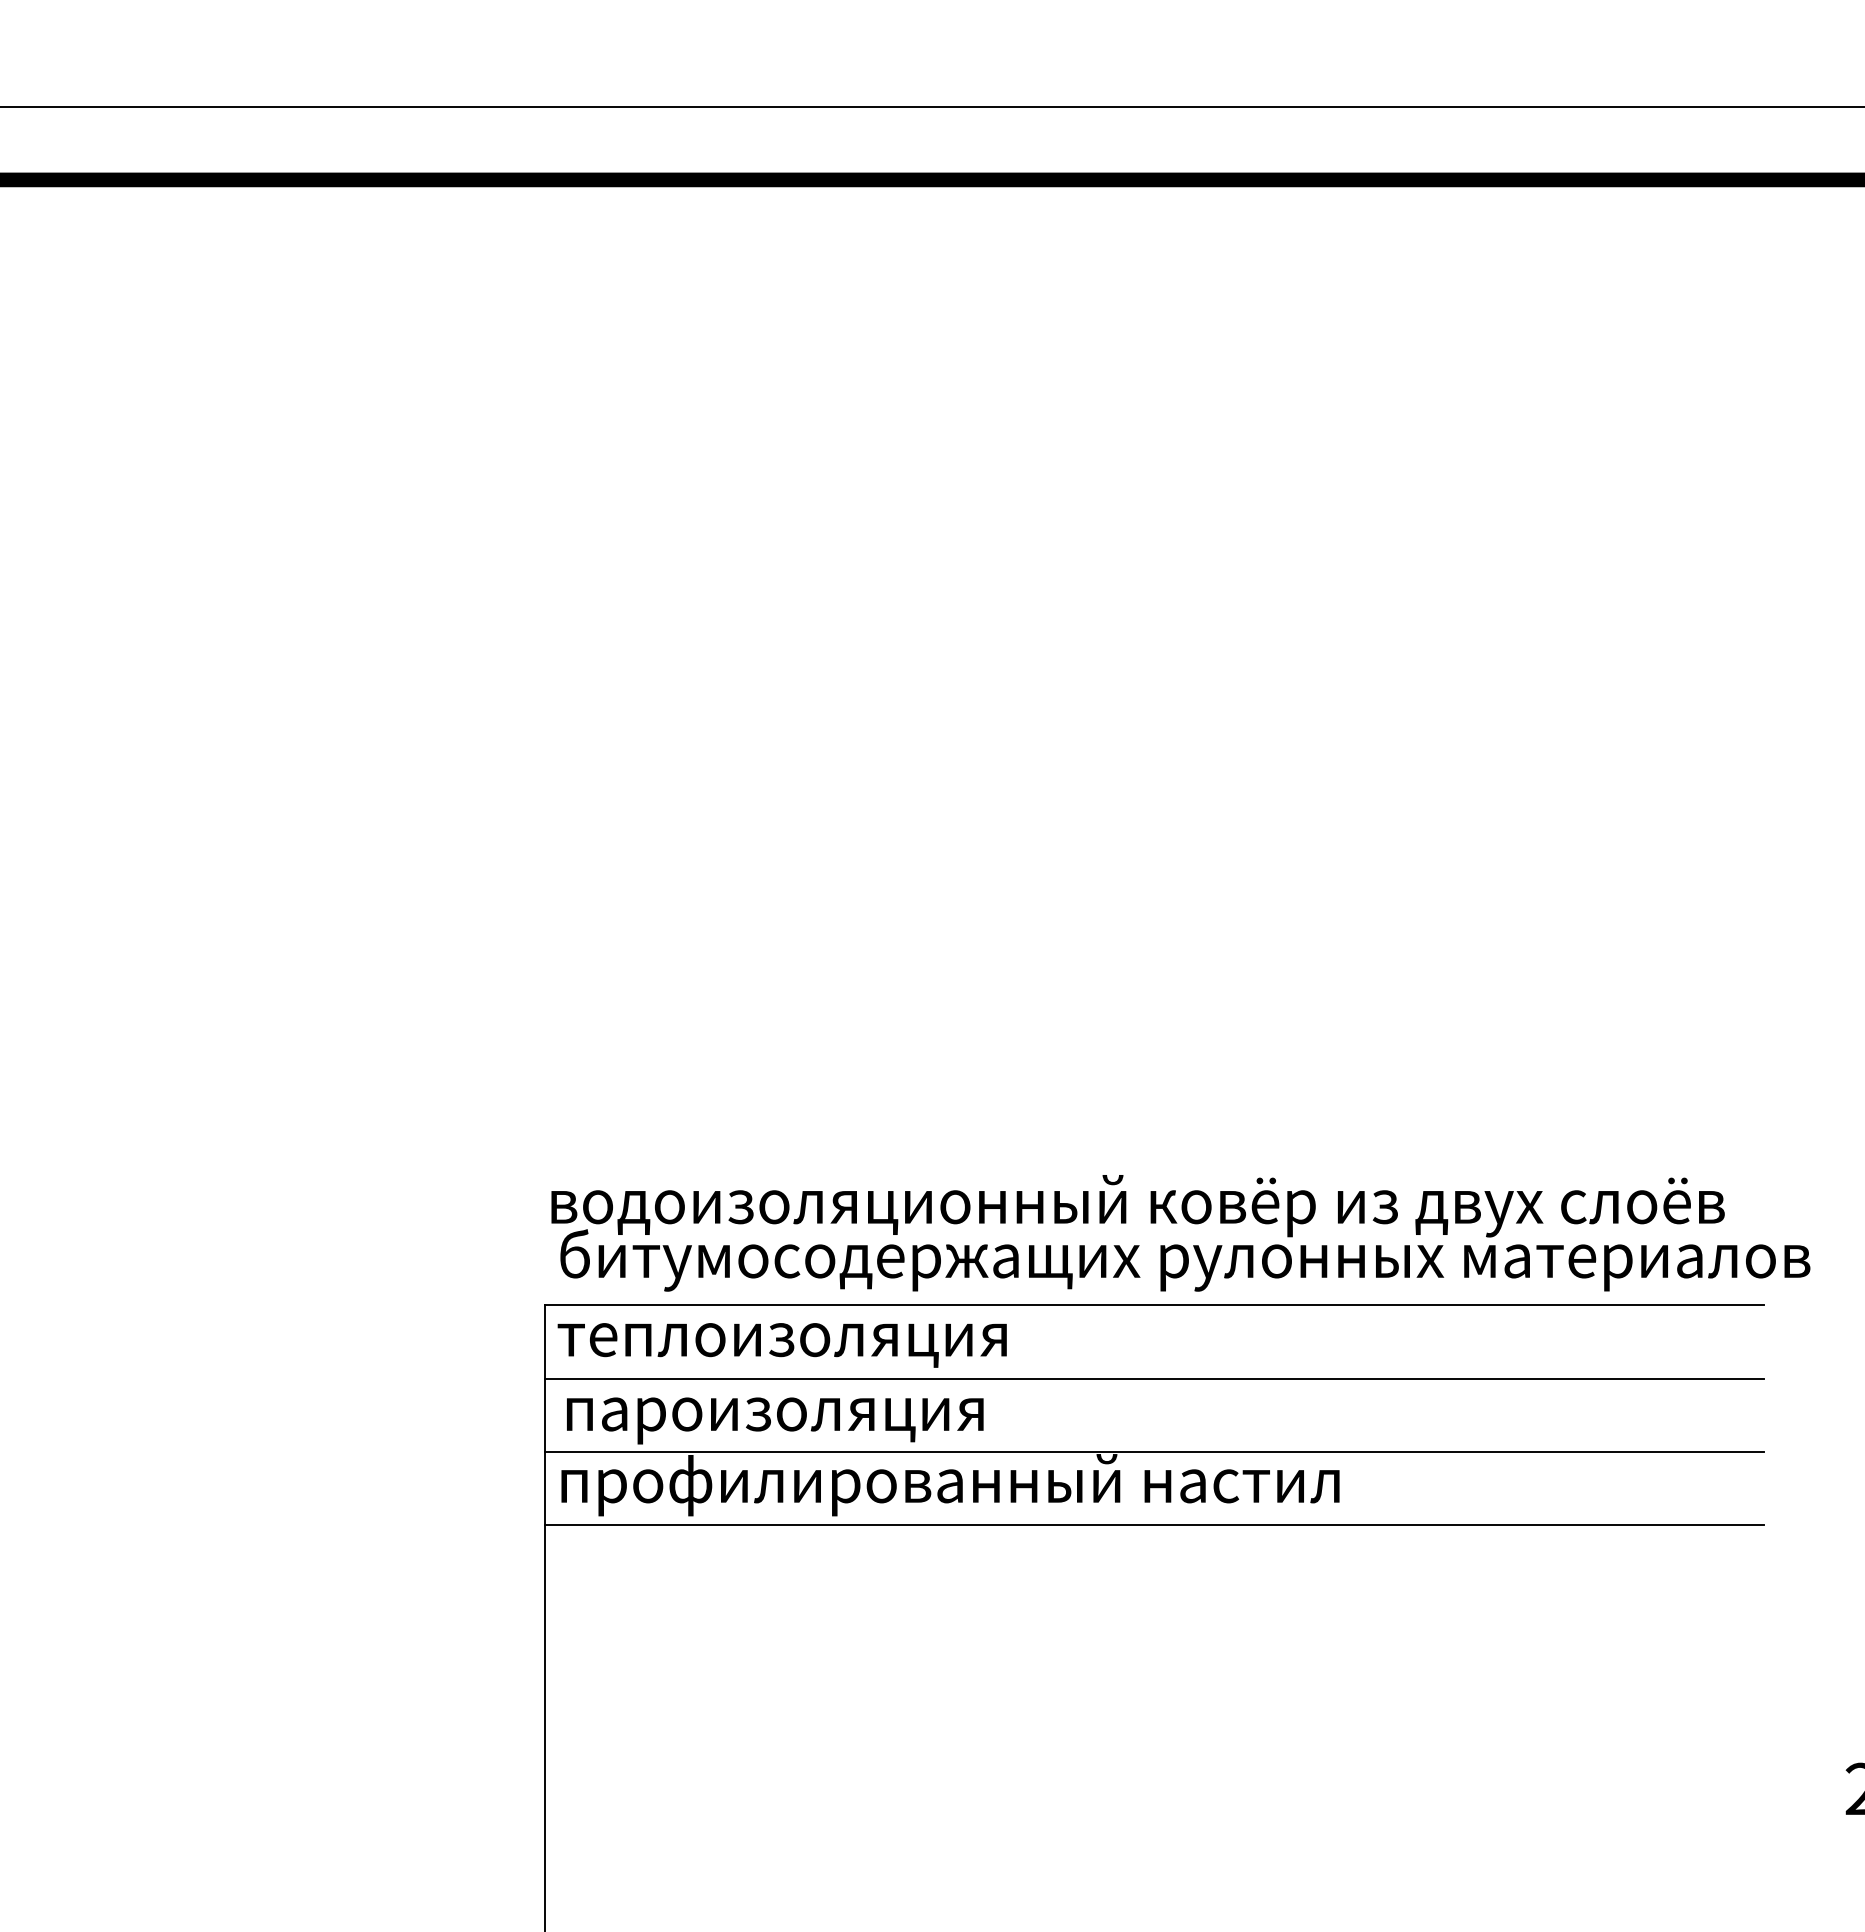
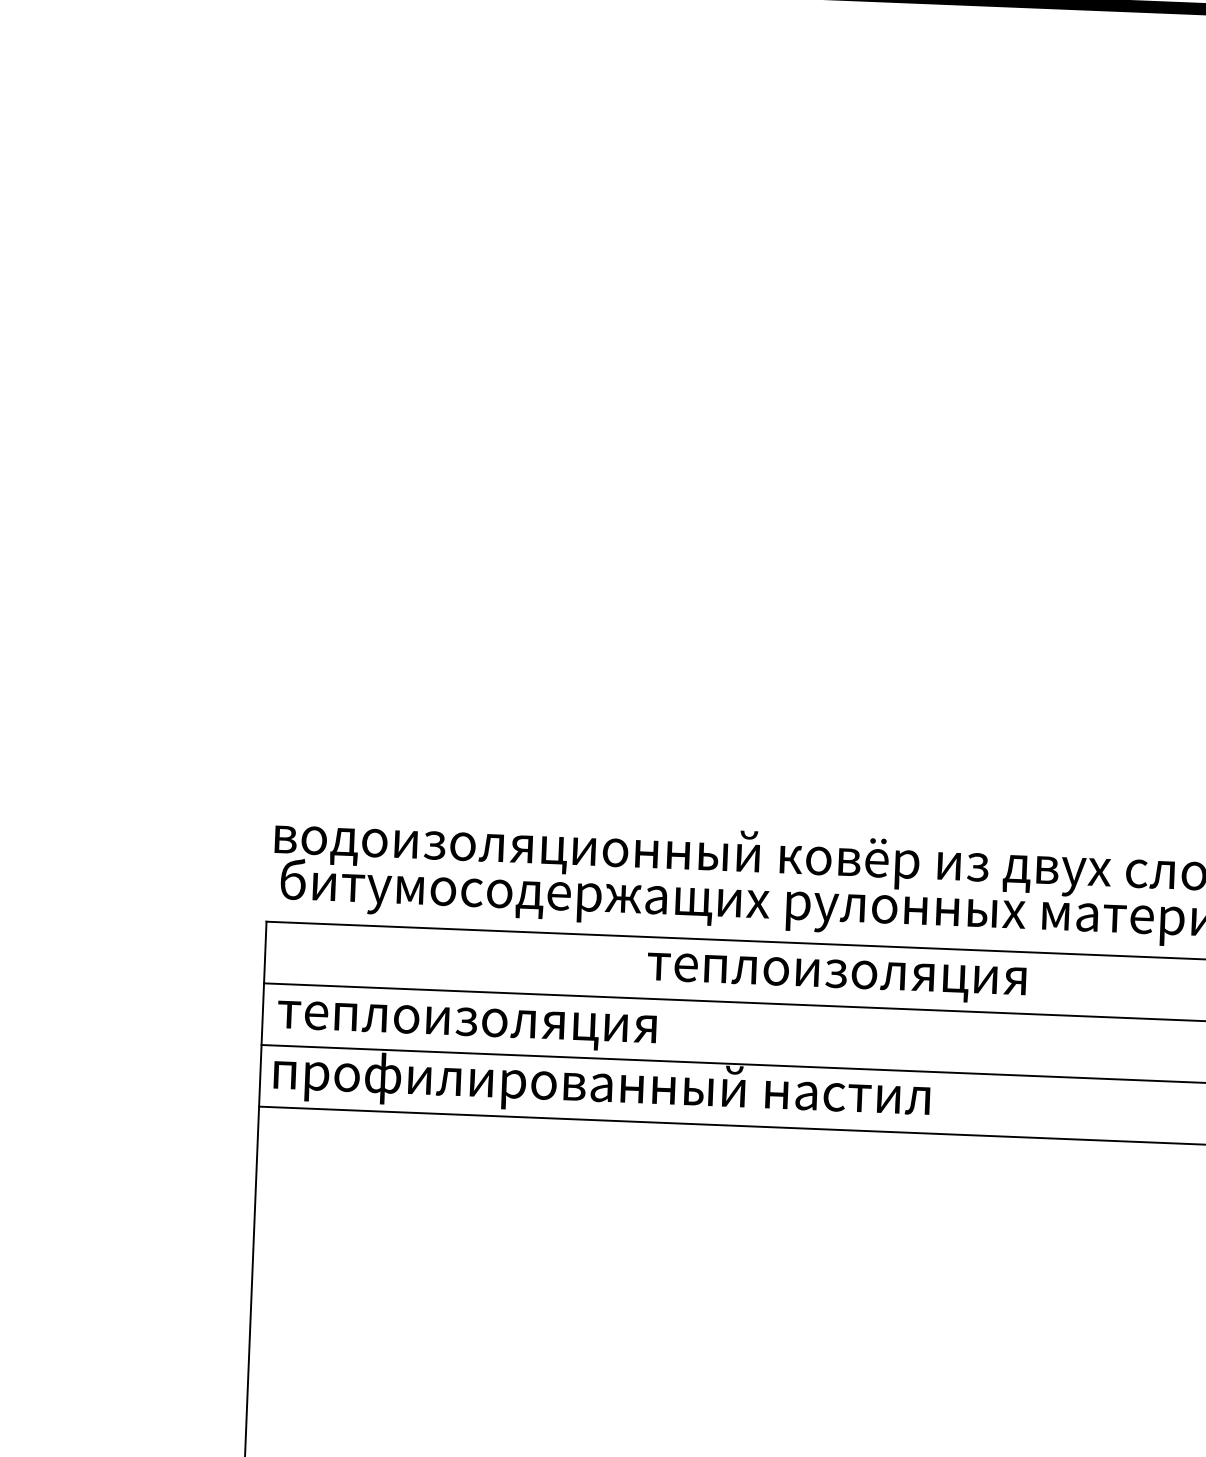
text: (781, 1345) -> (835, 978), moved
text: (787, 1420) -> (466, 1026), пароизоляция -> теплоизоляция

